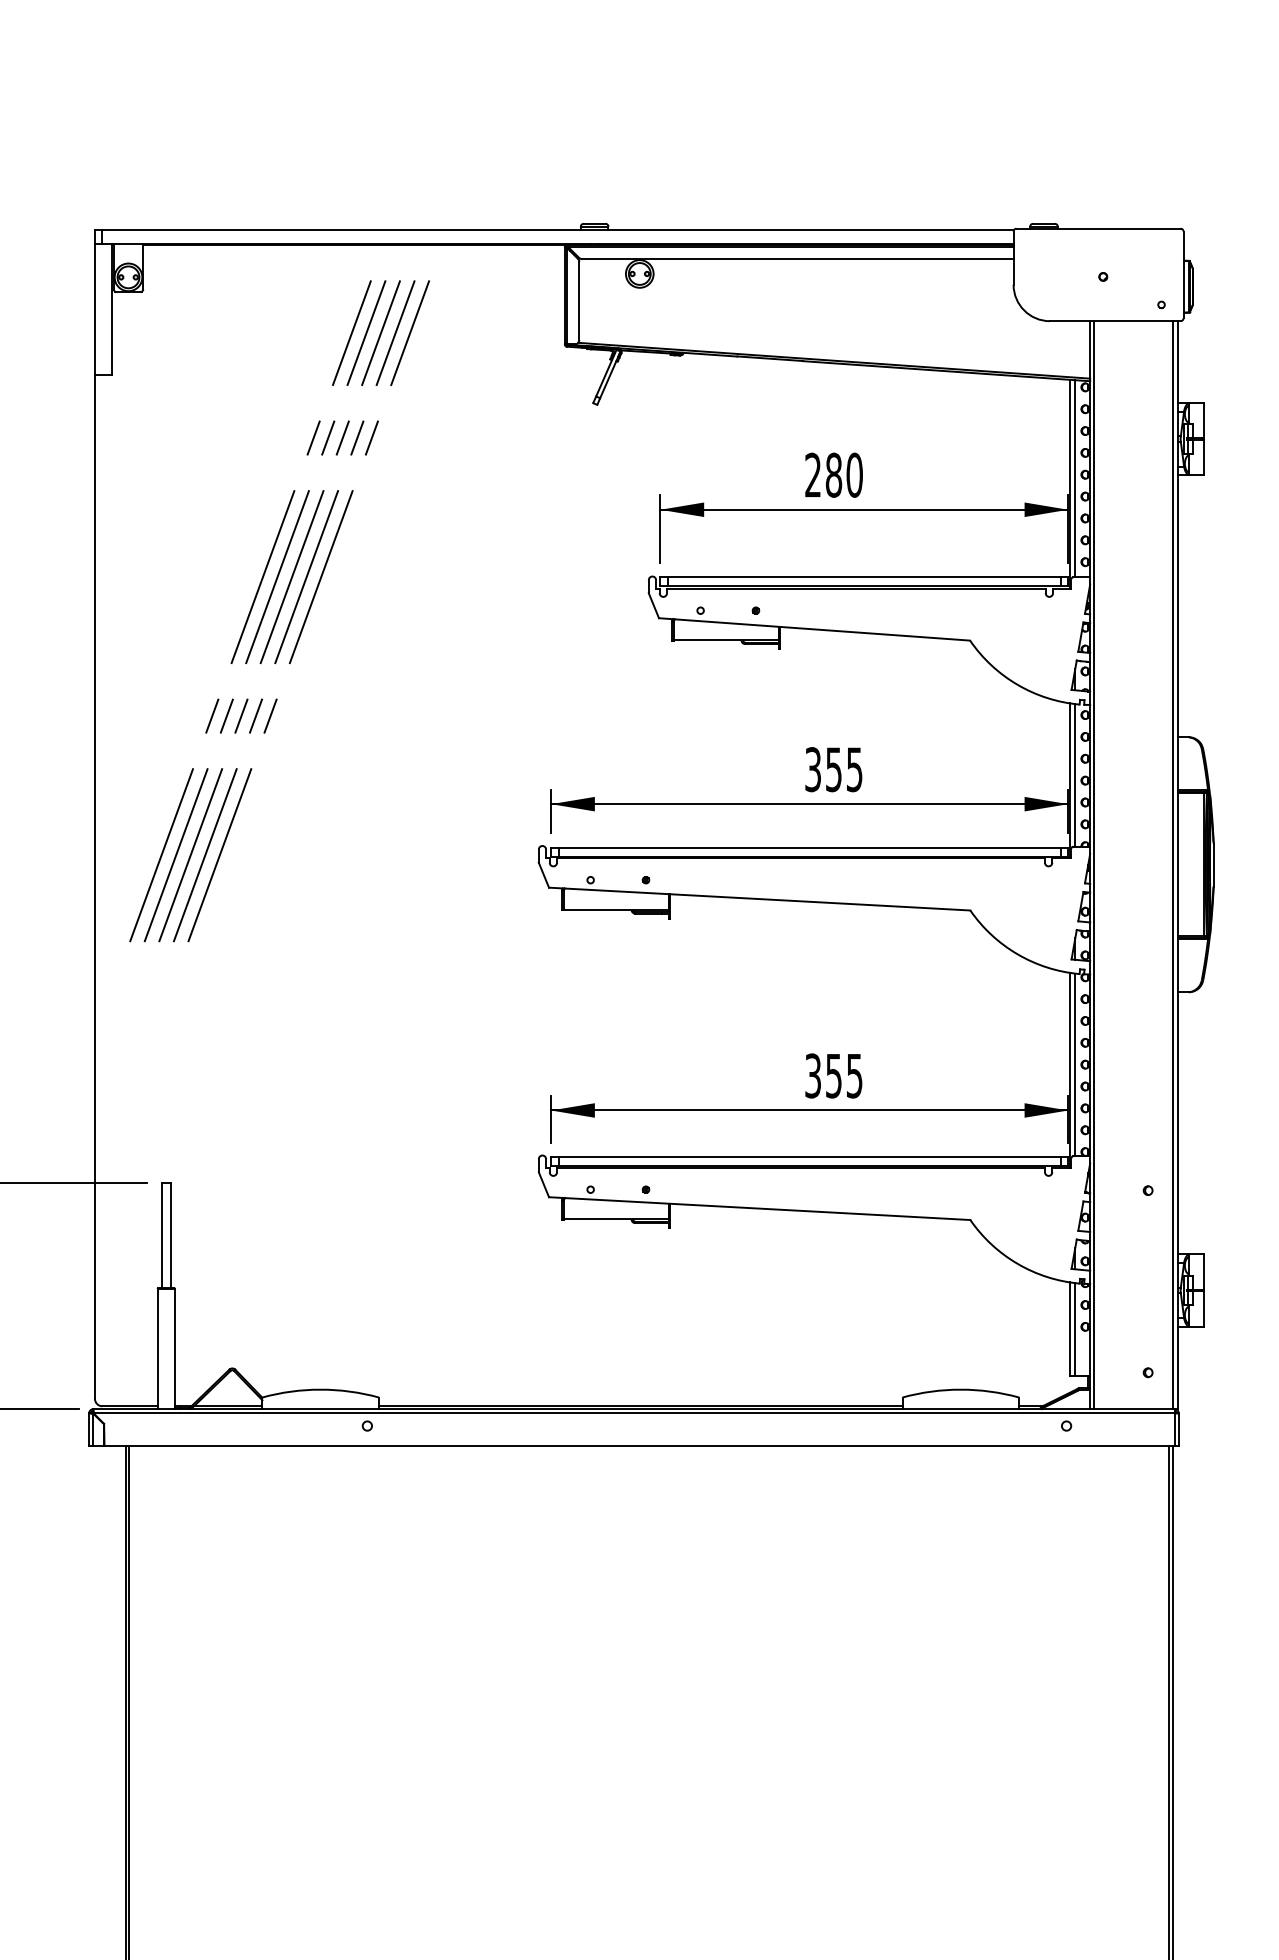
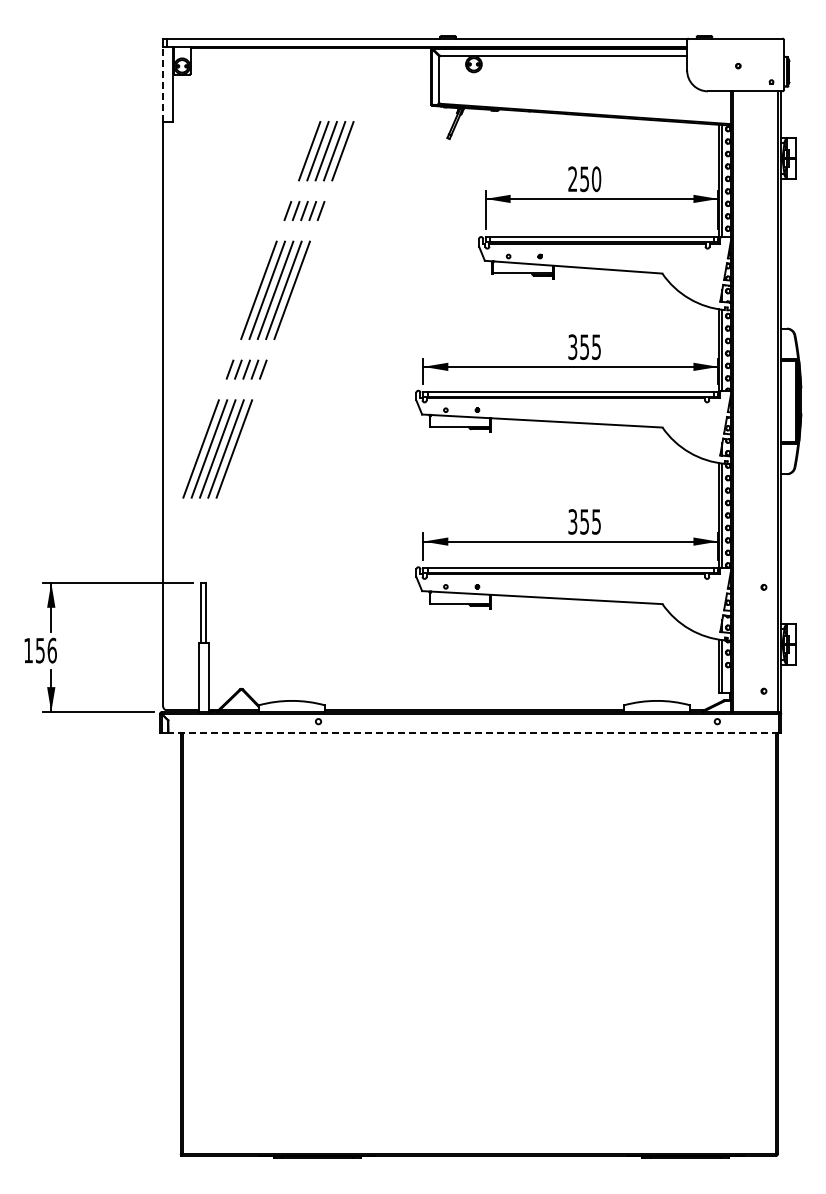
line: (95, 309) -> (163, 84), solid -> dashed
text: (833, 475) -> (584, 179), 280 -> 250
part: (279, 610) -> (268, 309), moved
line: (639, 1445) -> (473, 732), solid -> dashed

